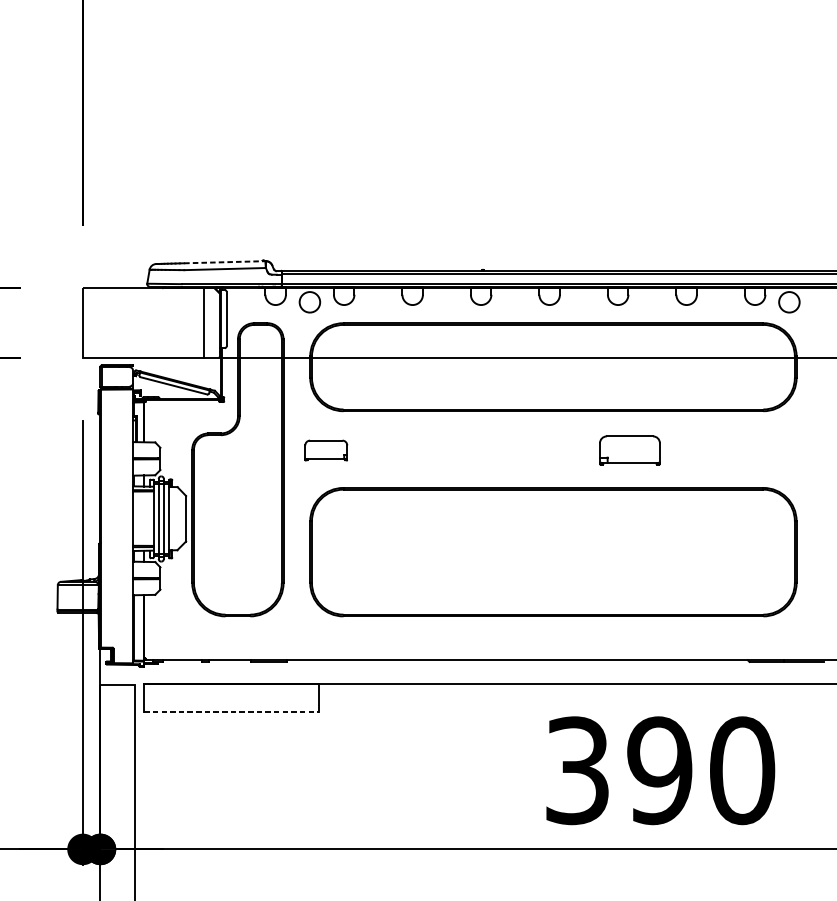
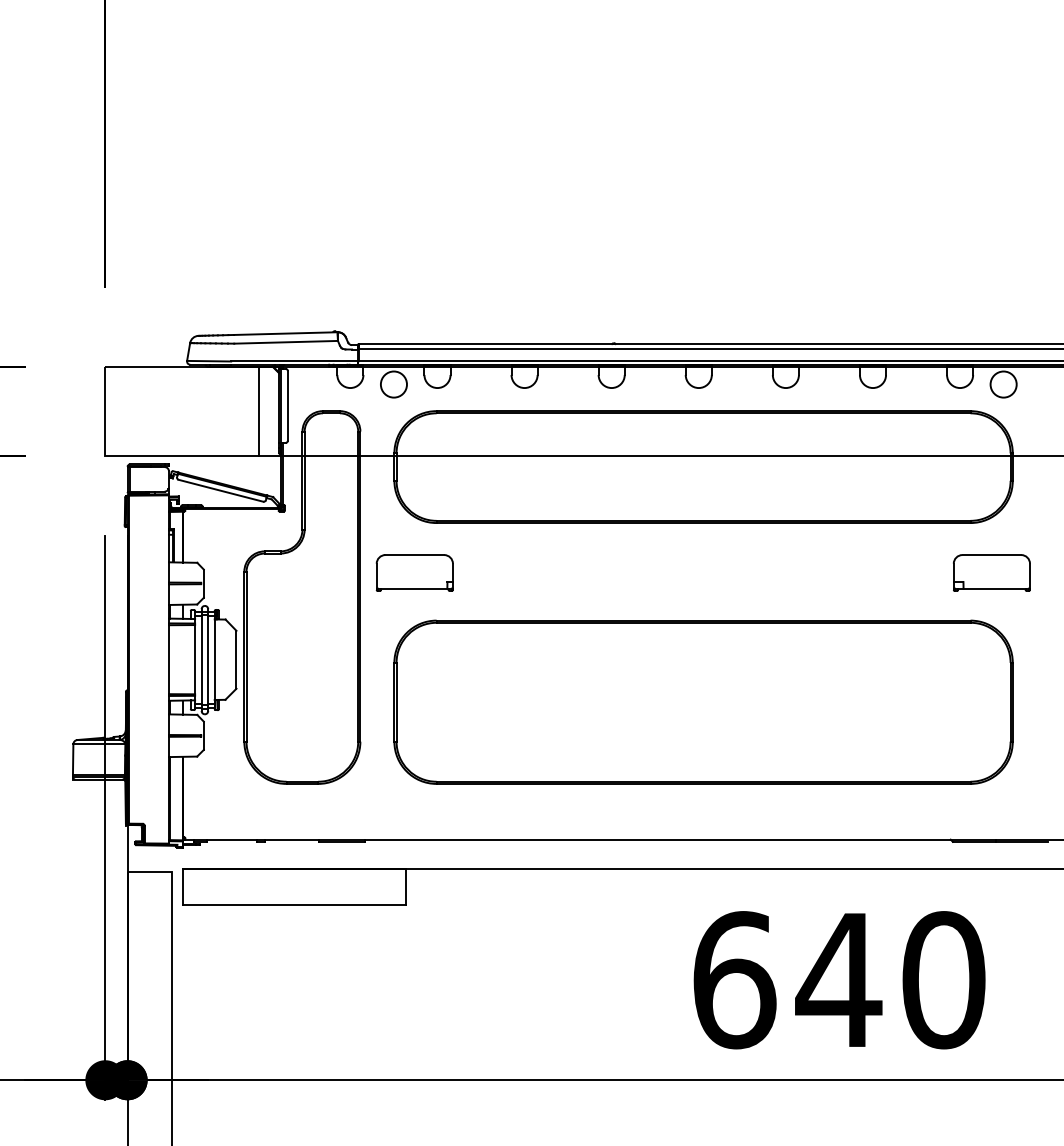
line: (224, 262) -> (285, 333), dashed -> solid
part: (326, 450) -> (414, 572), size x1.43
part: (629, 450) -> (991, 572), moved
line: (231, 711) -> (294, 904), dashed -> solid
text: (619, 770) -> (787, 980), 390 -> 640

